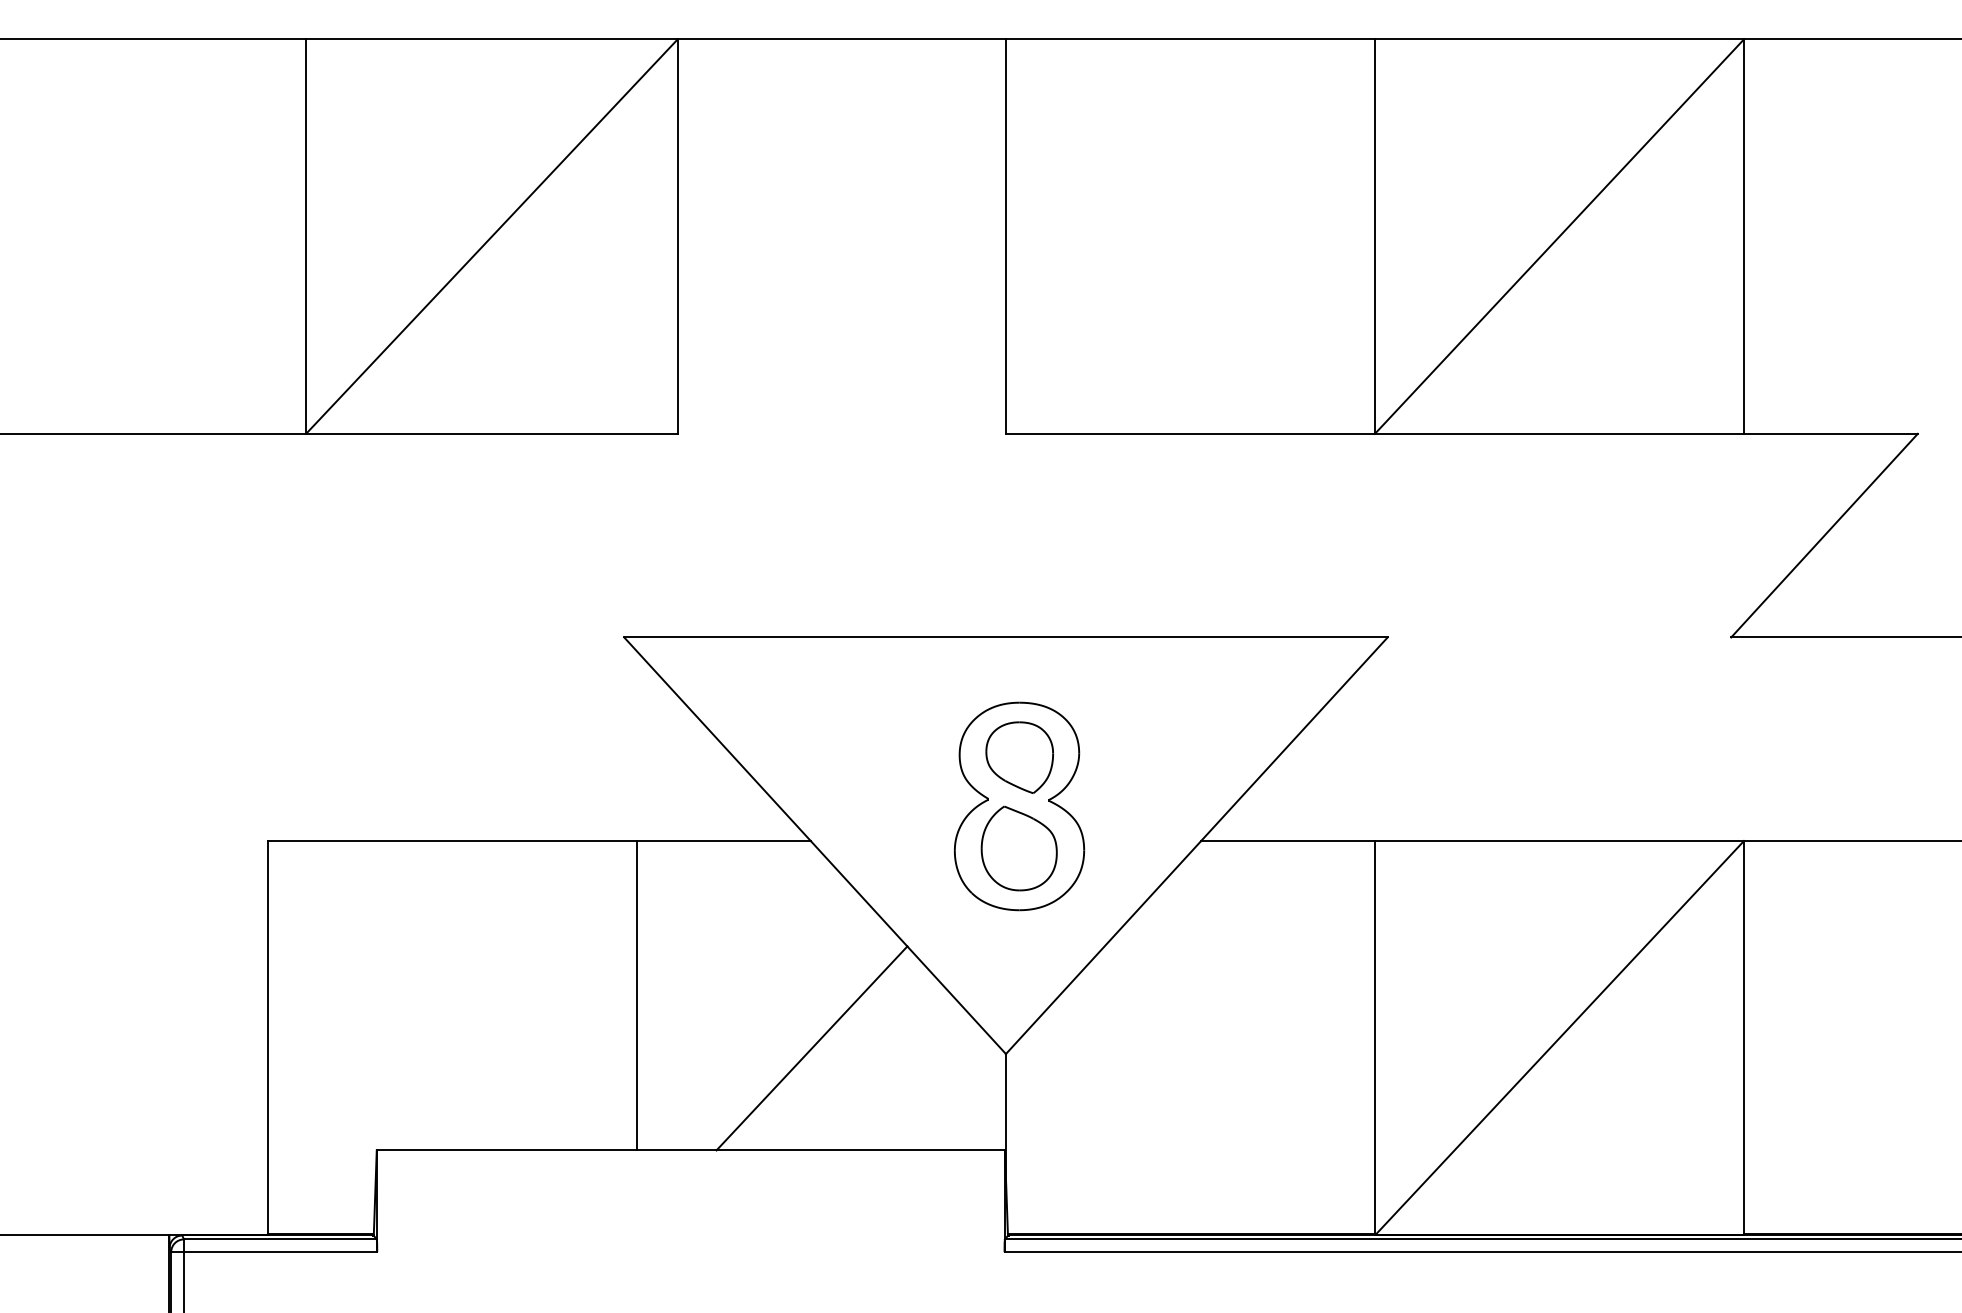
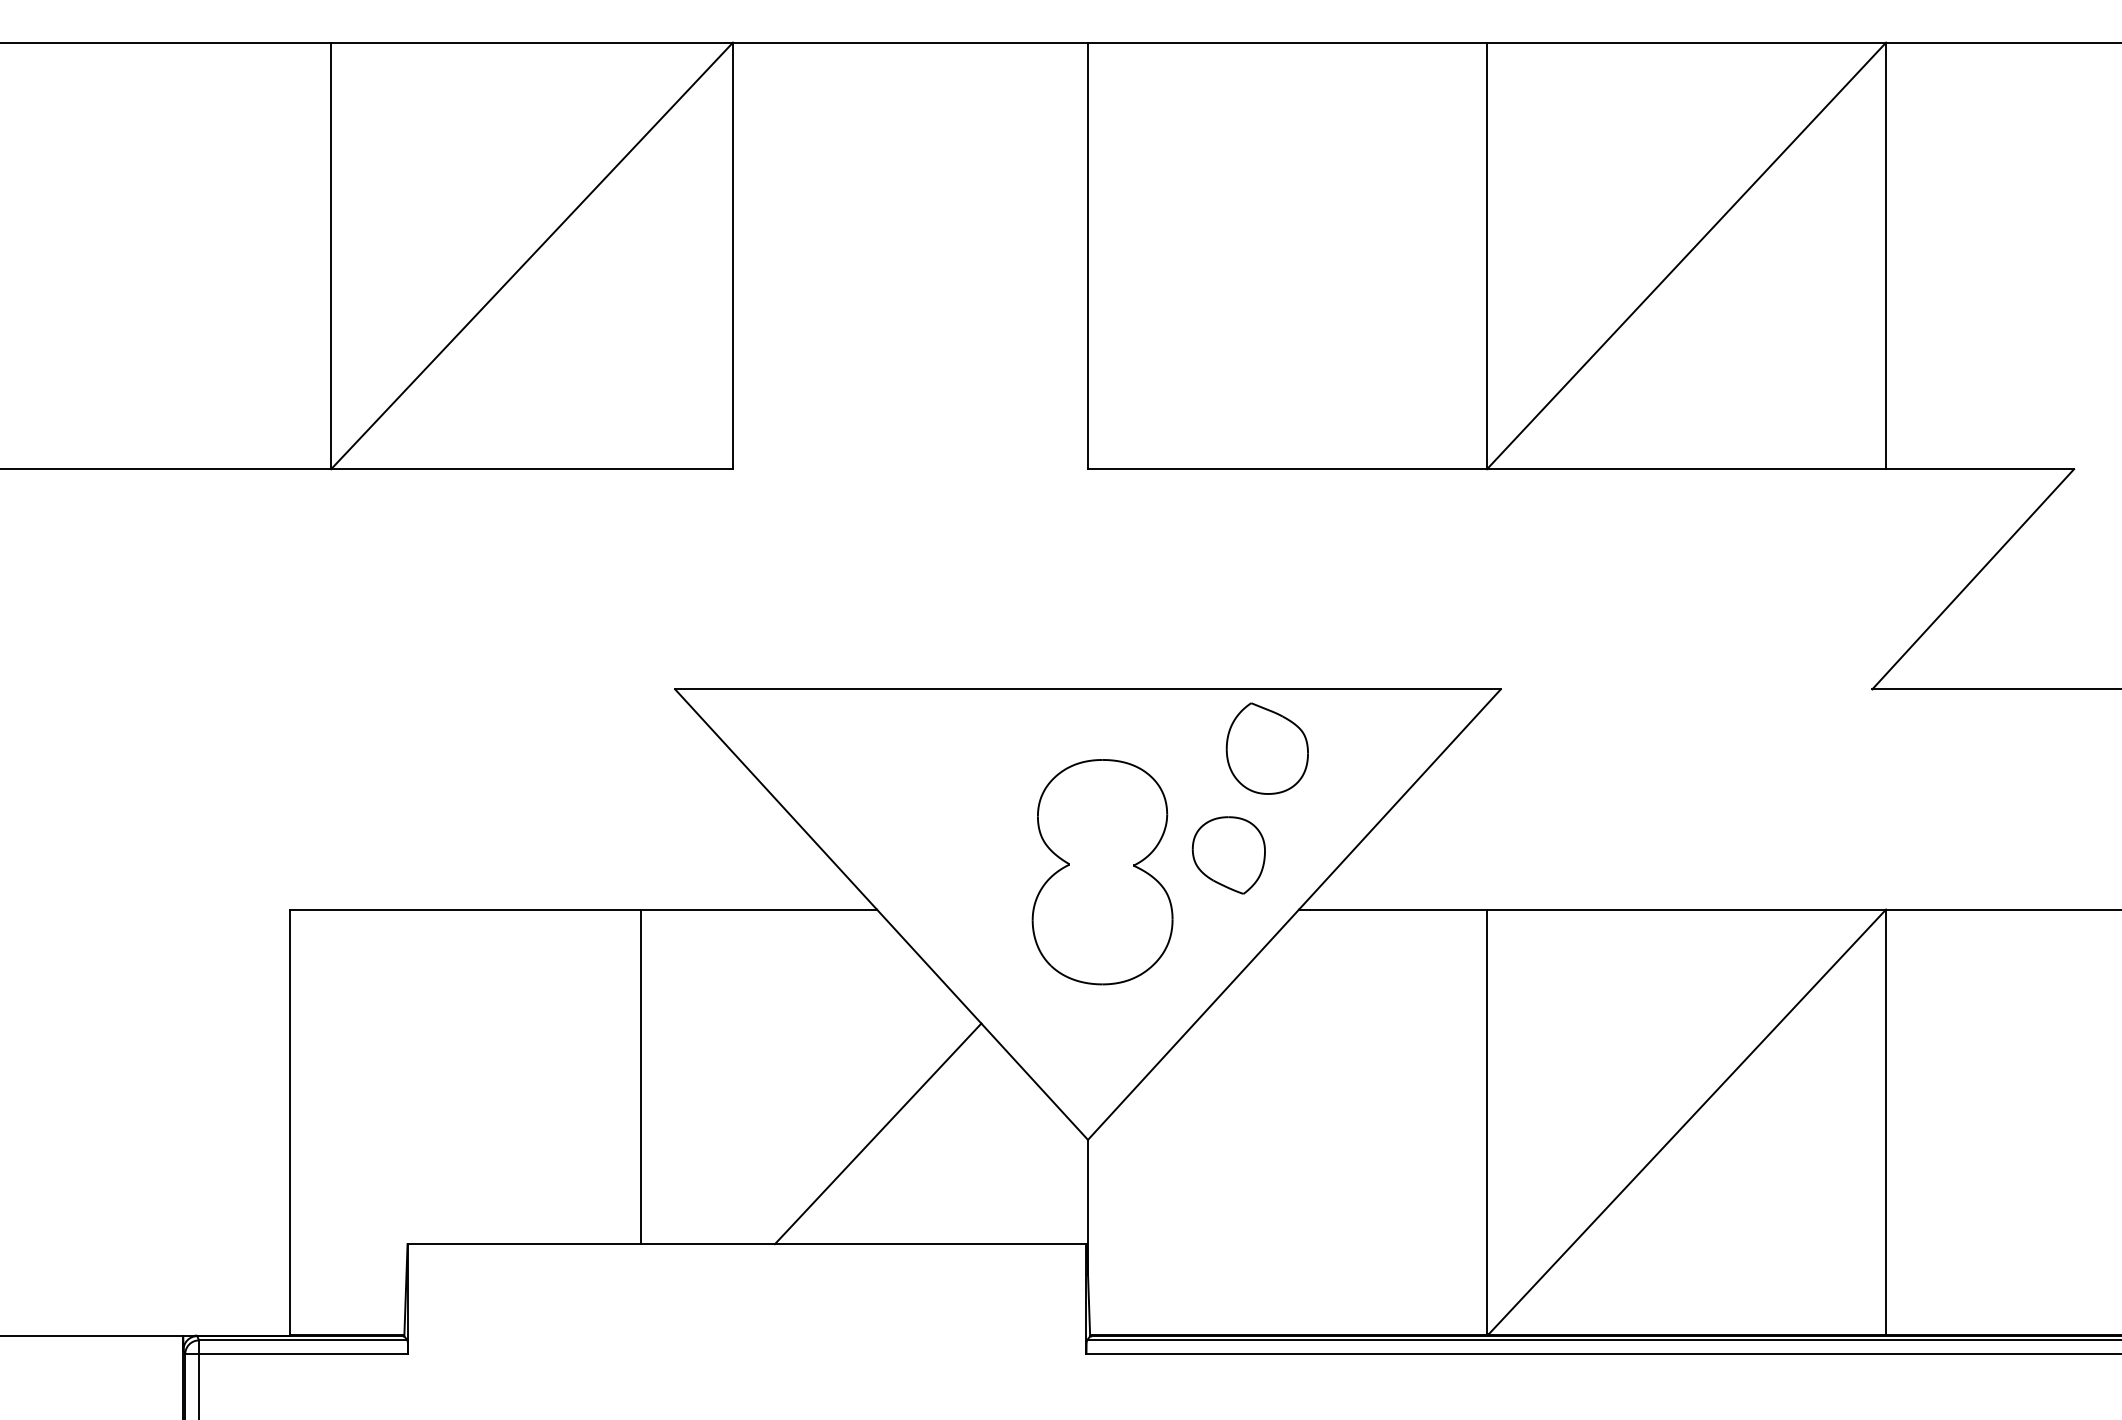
part: (1019, 757) -> (1228, 855), moved
part: (1018, 848) -> (1266, 748), moved
line: (636, 995) -> (640, 1076), moved

